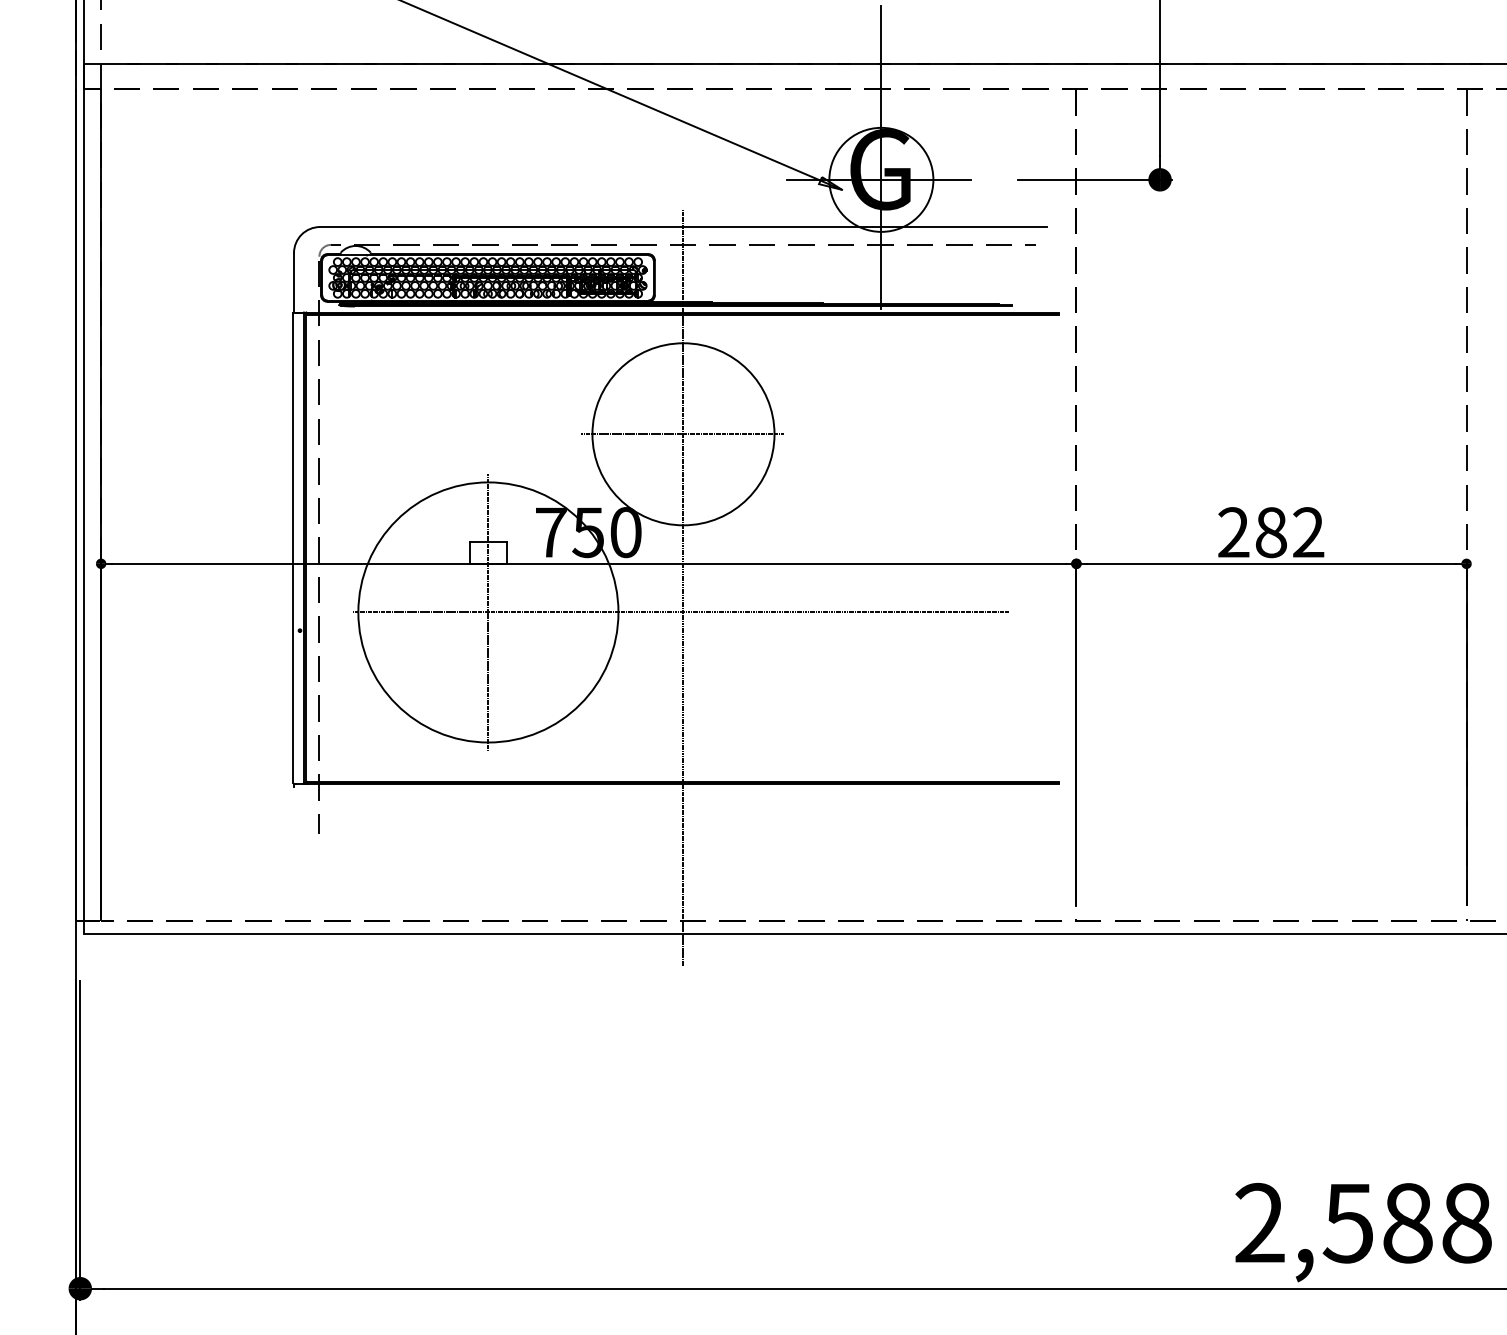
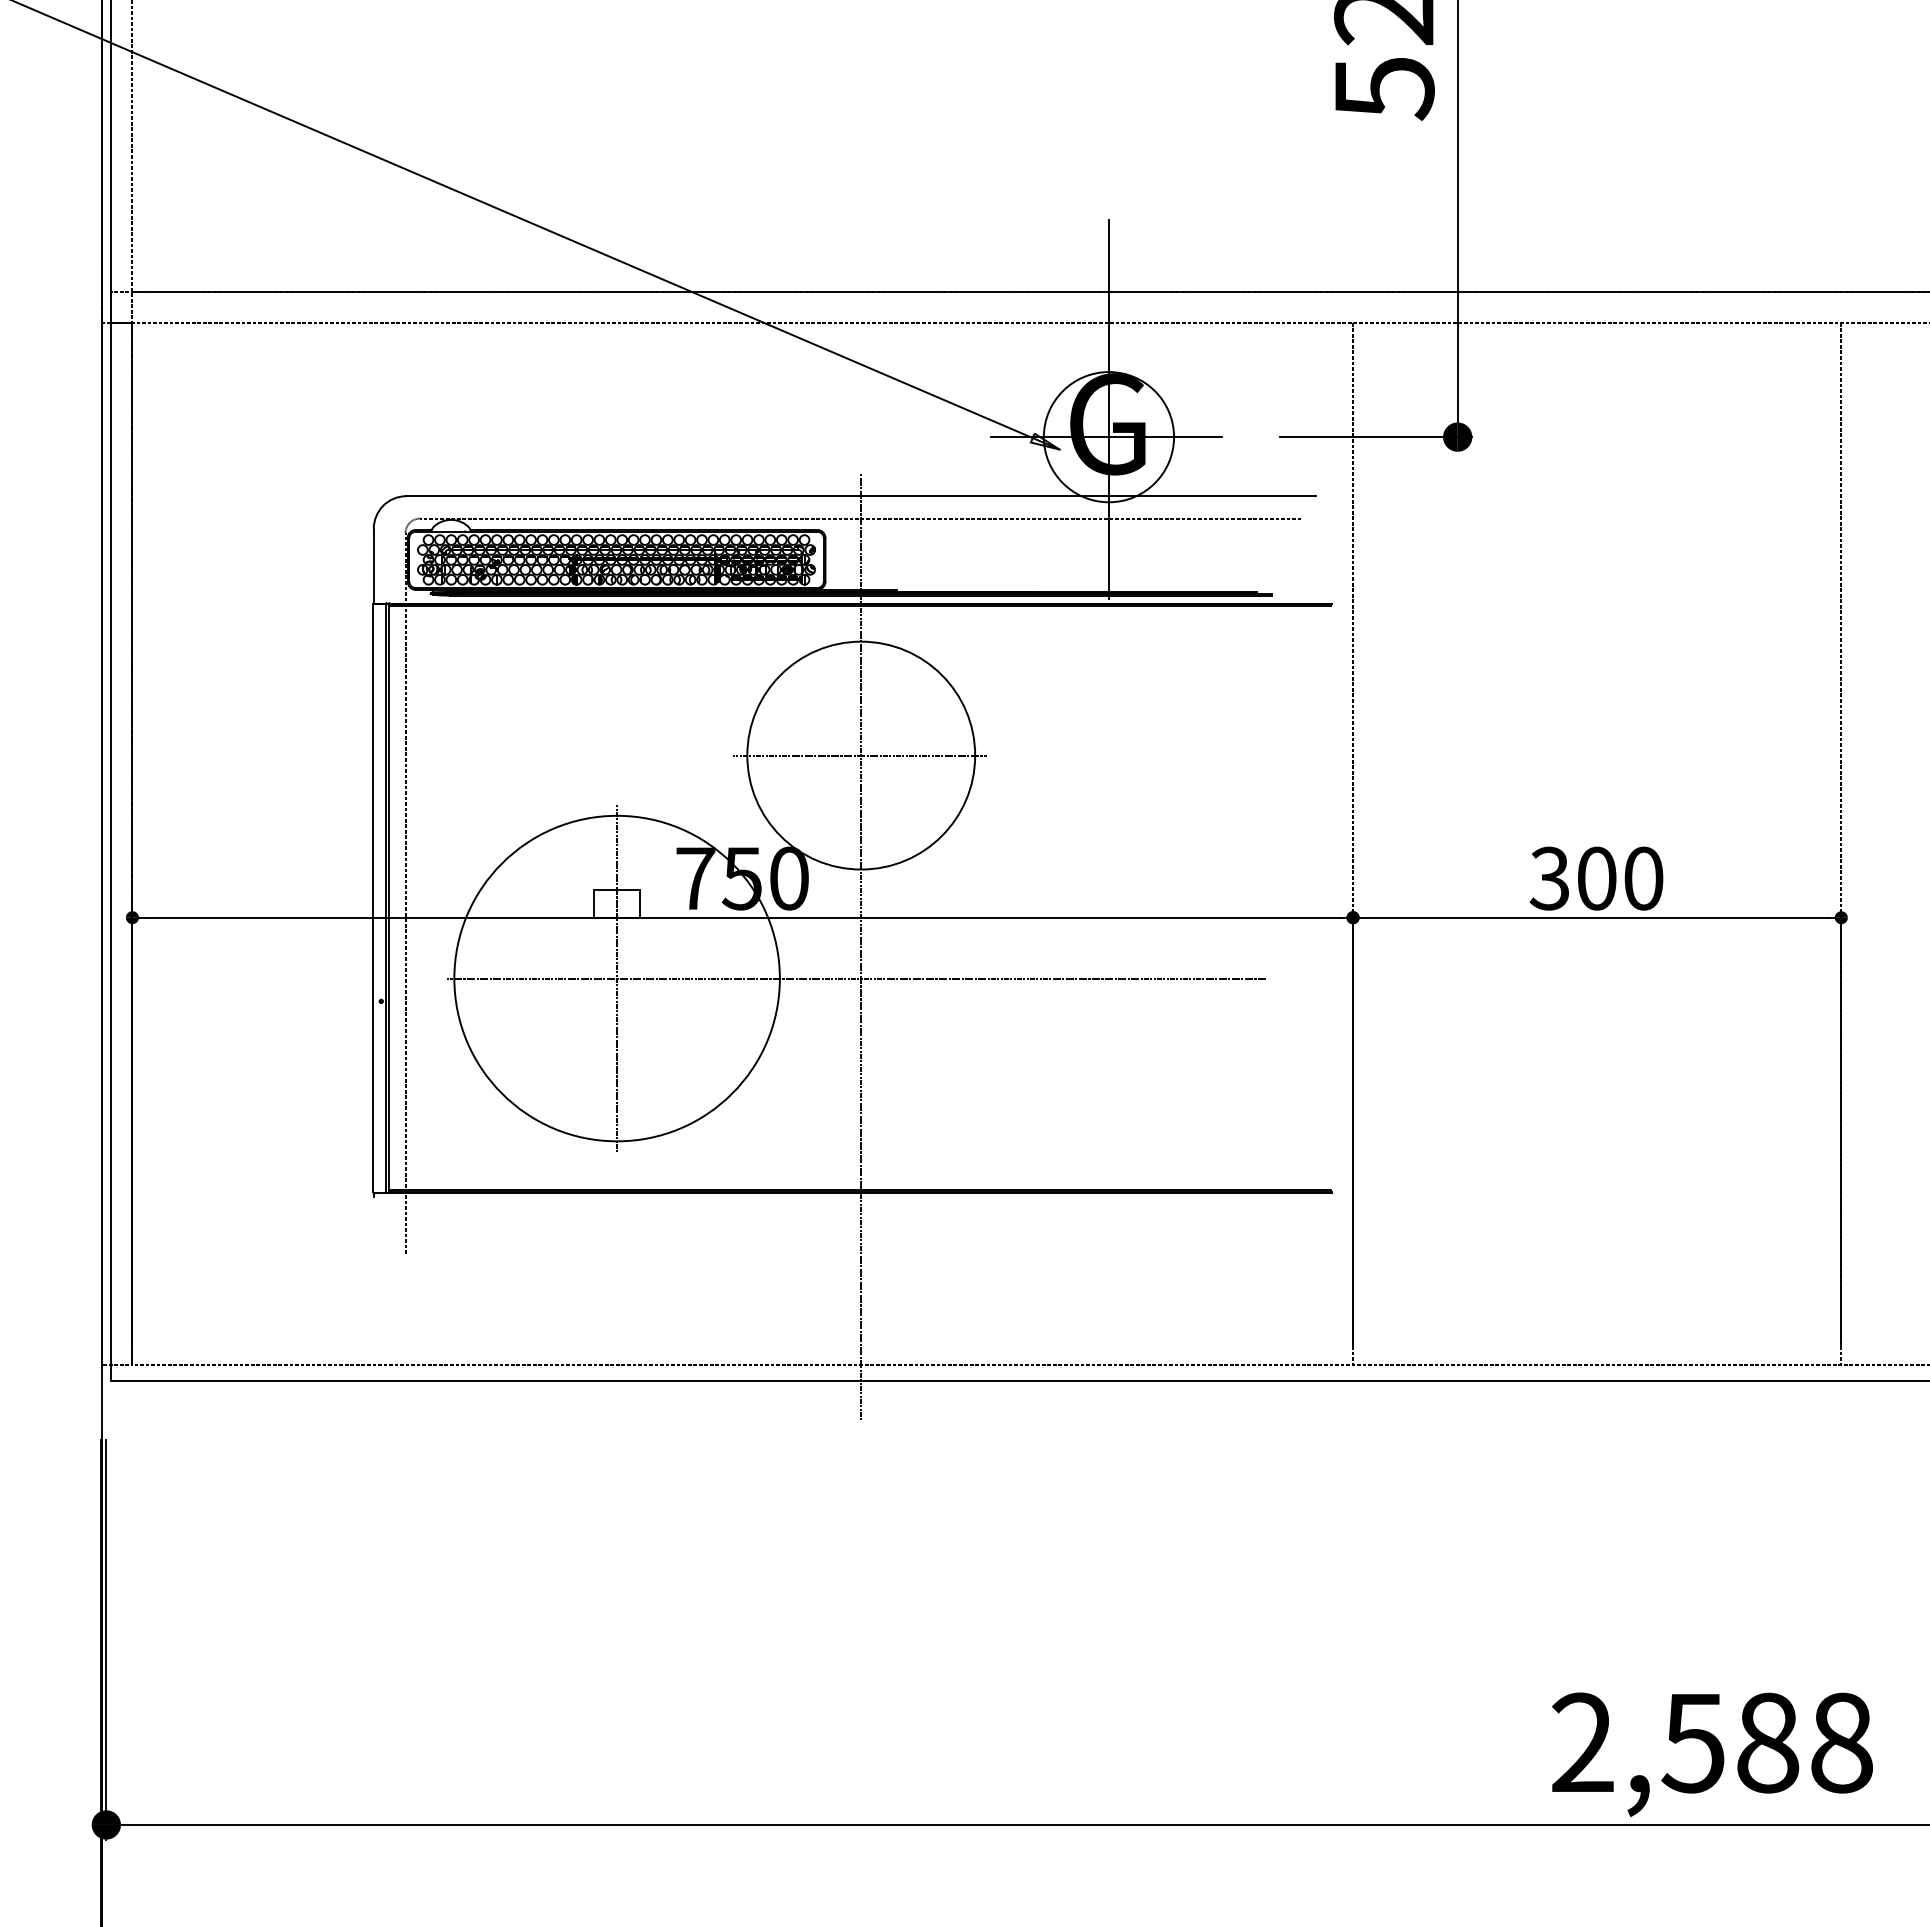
text: (1270, 532) -> (1596, 878), 282 -> 300

